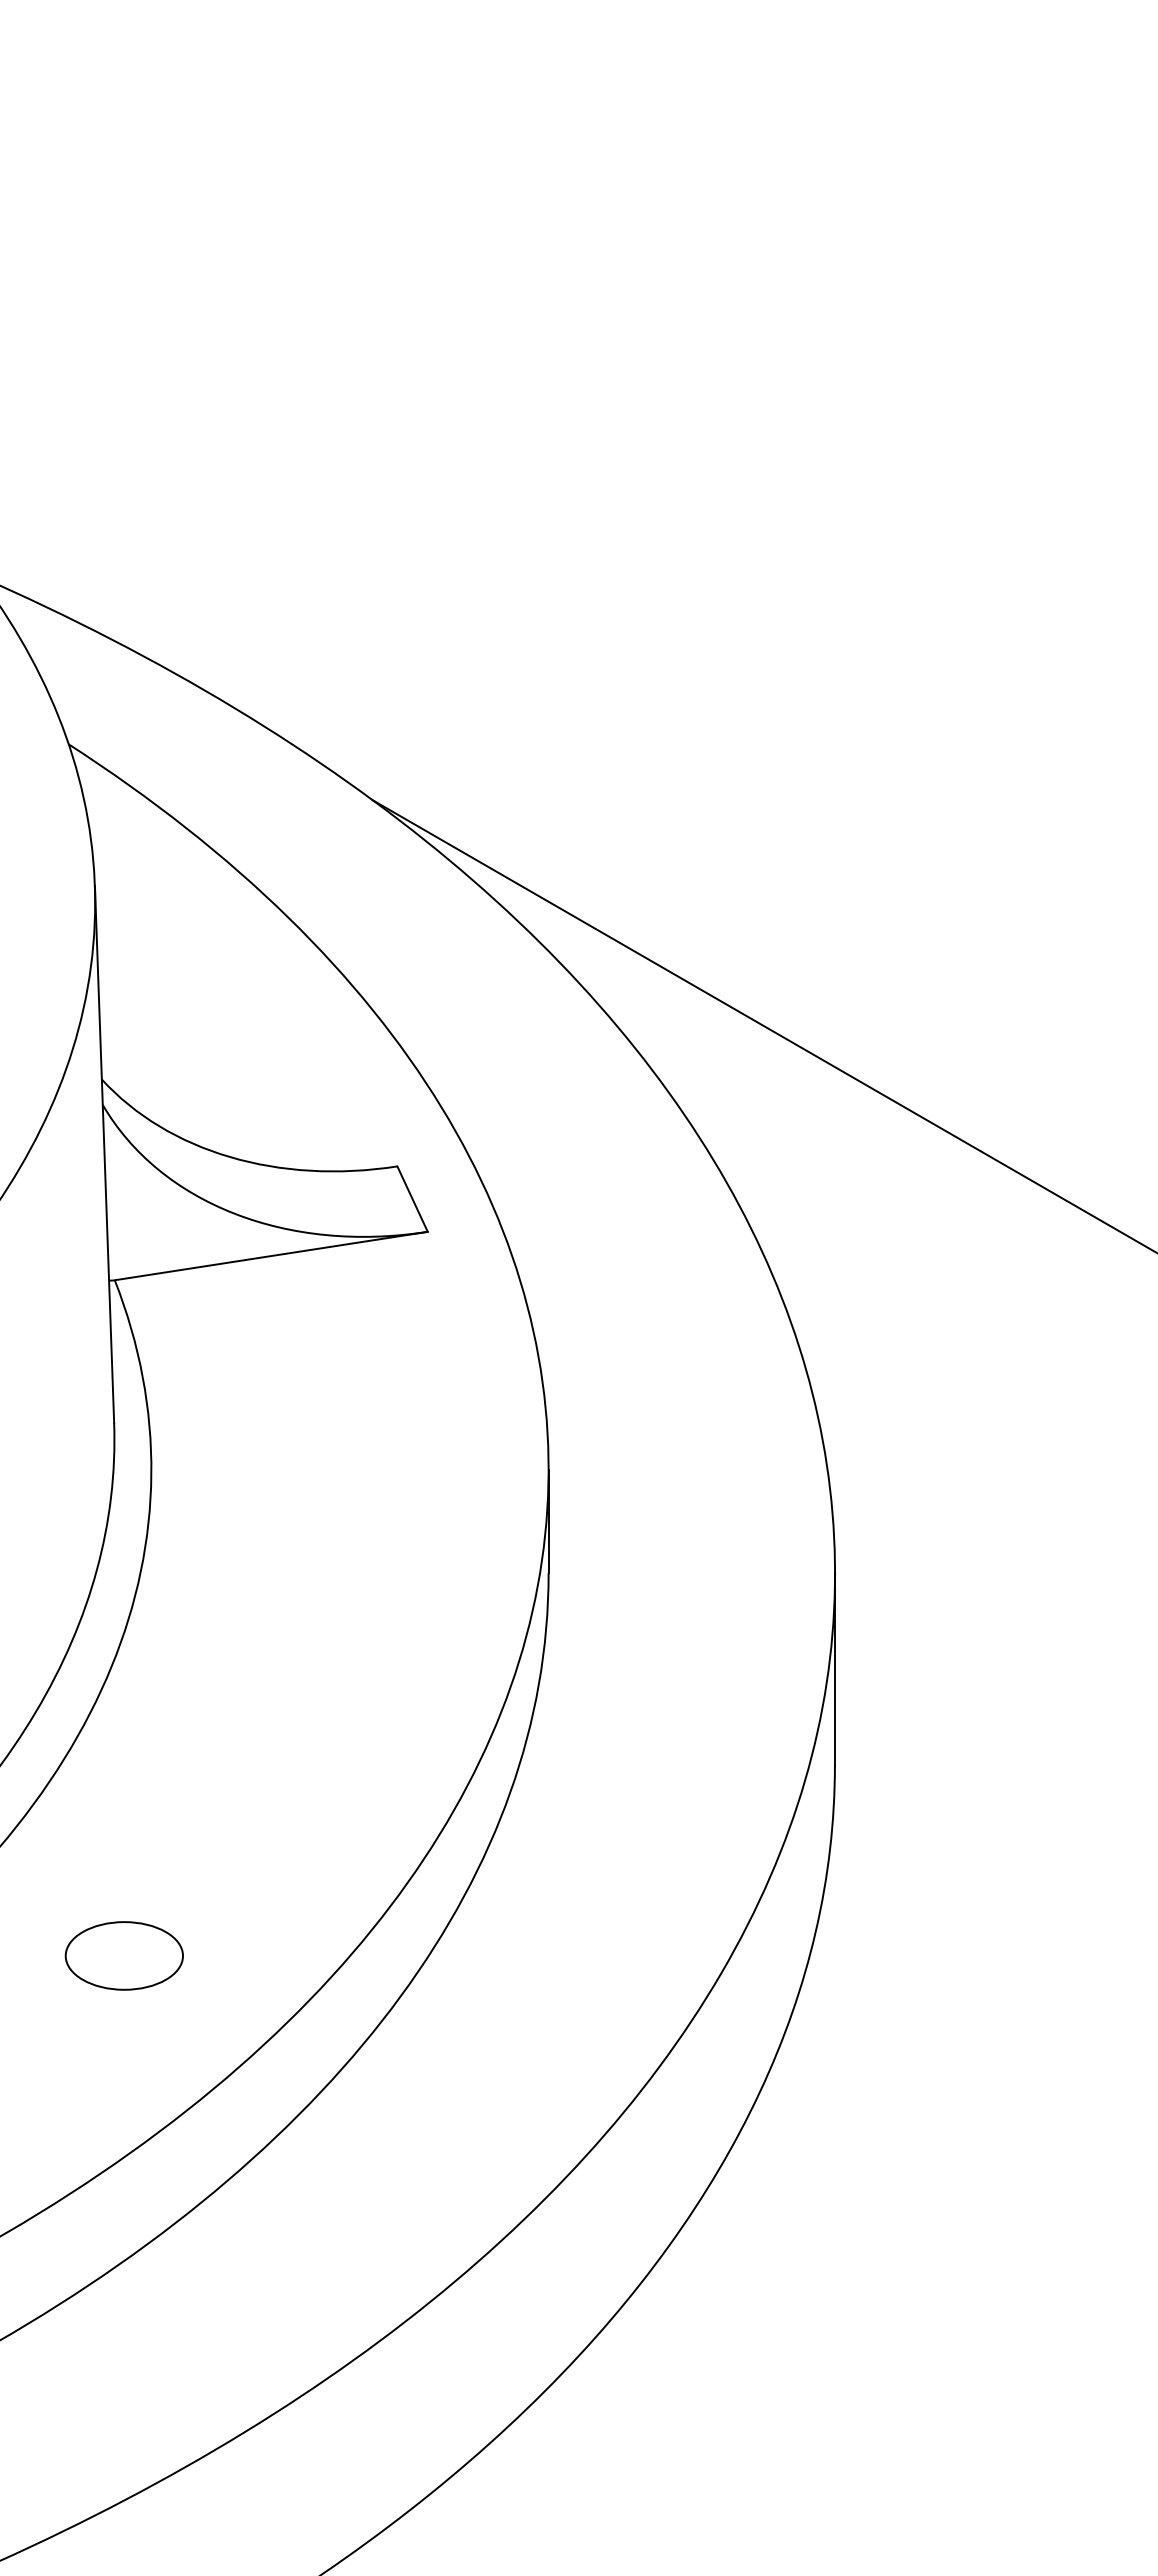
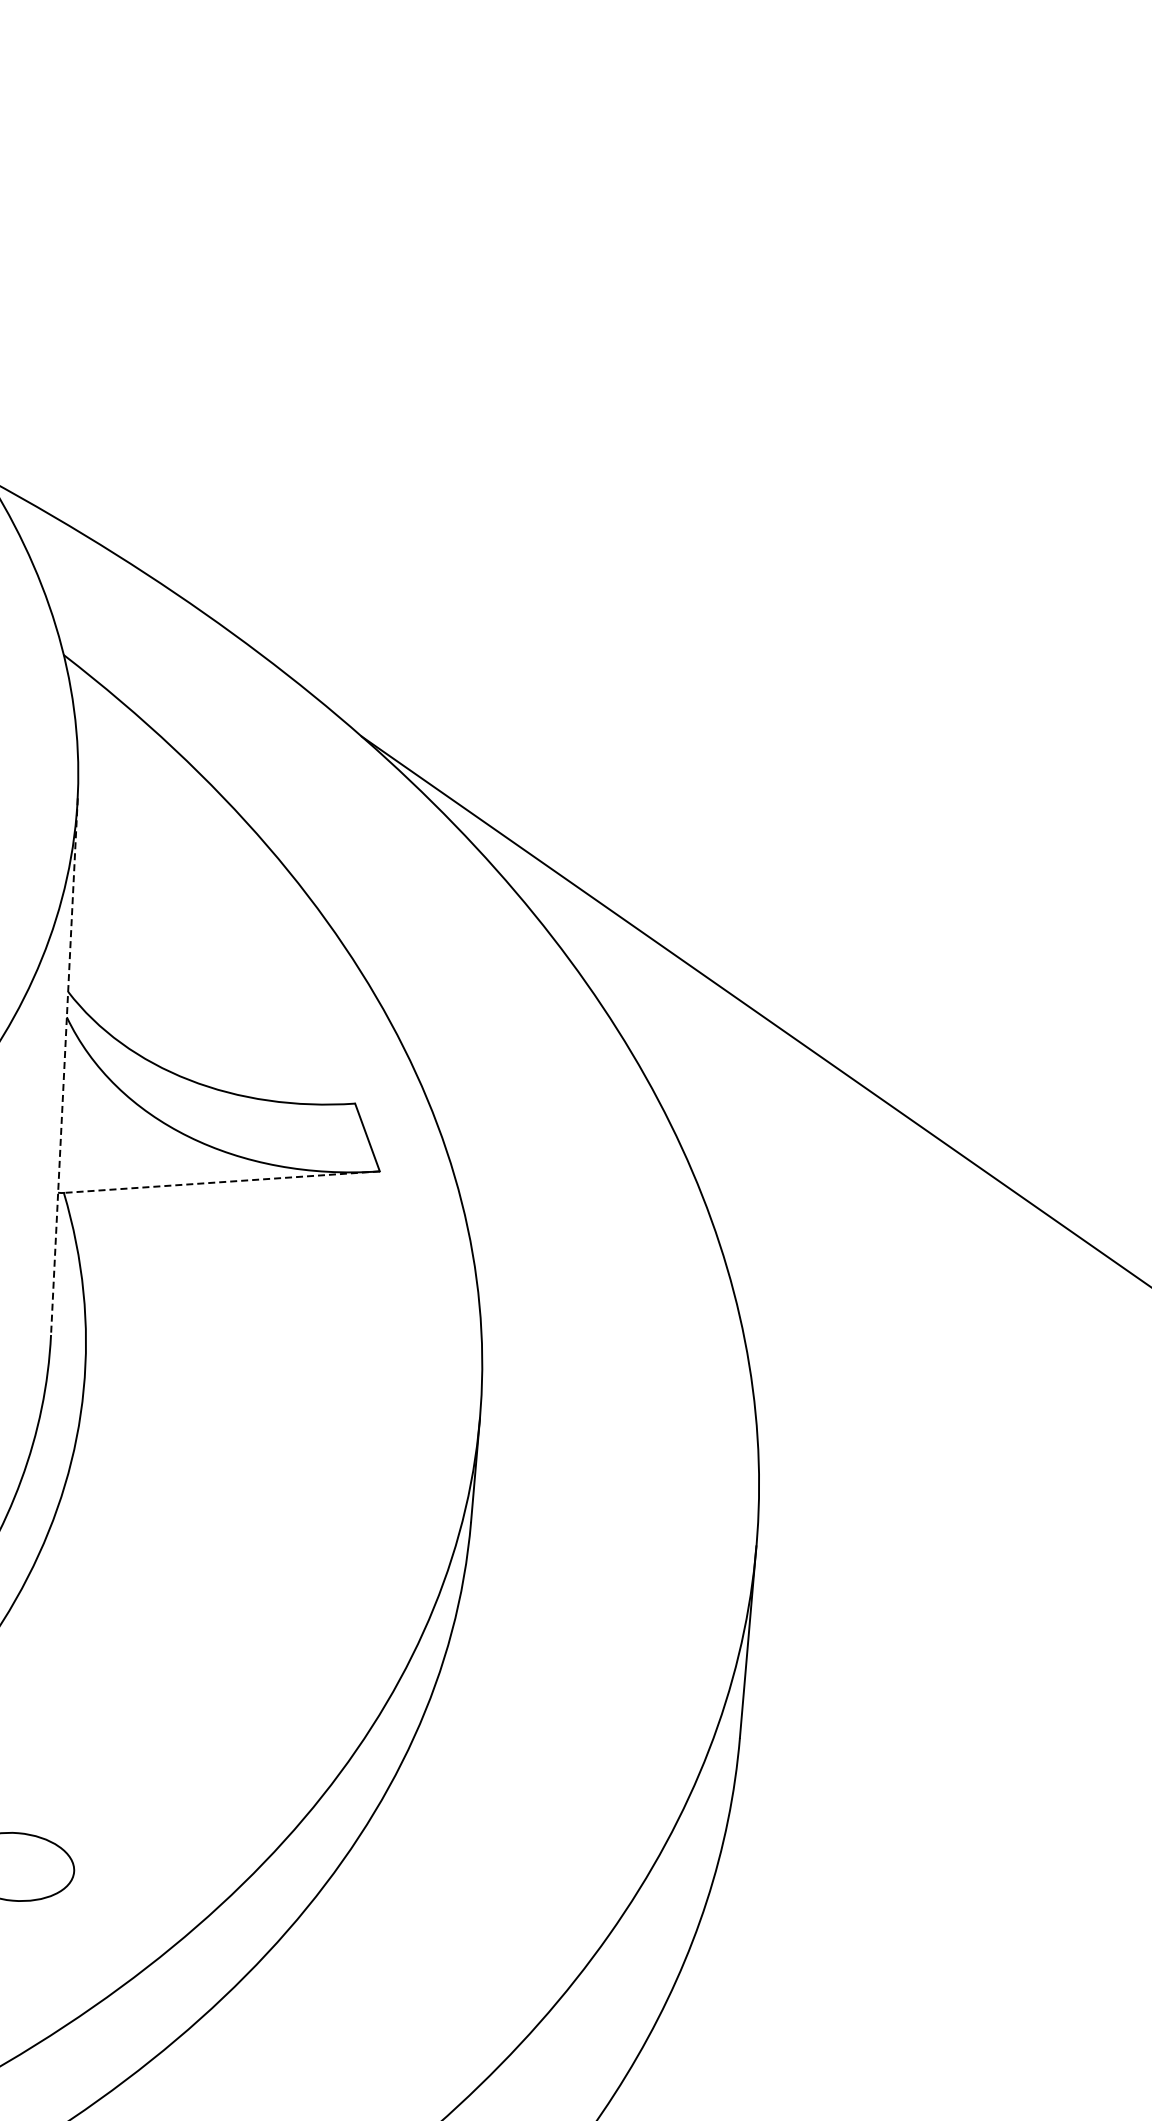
line: (104, 1154) -> (64, 1066), solid -> dashed
line: (271, 1255) -> (222, 1181), solid -> dashed

